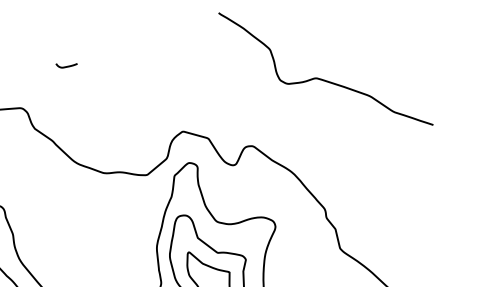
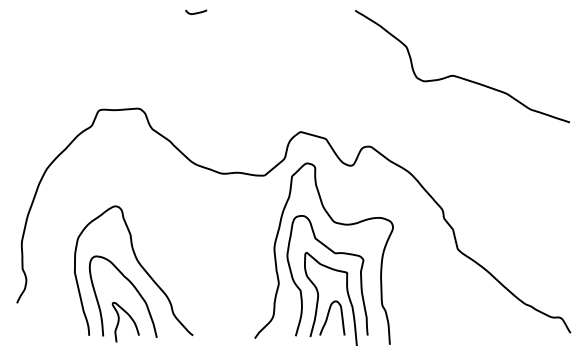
curve: (66, 66) -> (196, 12), moved
curve: (322, 79) -> (459, 76), moved

